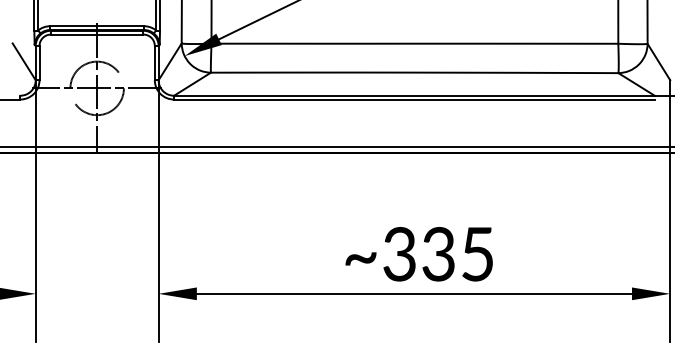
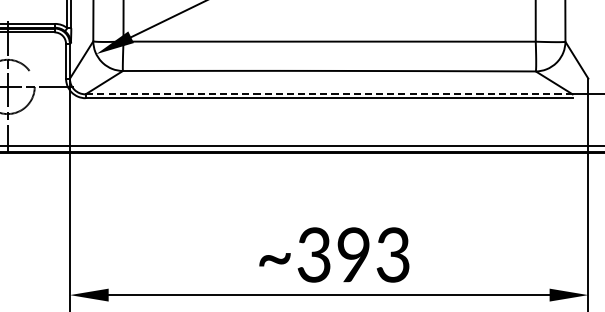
line: (413, 95) -> (328, 94), solid -> dashed
text: (457, 254) -> (372, 255), ~335 -> ~393

